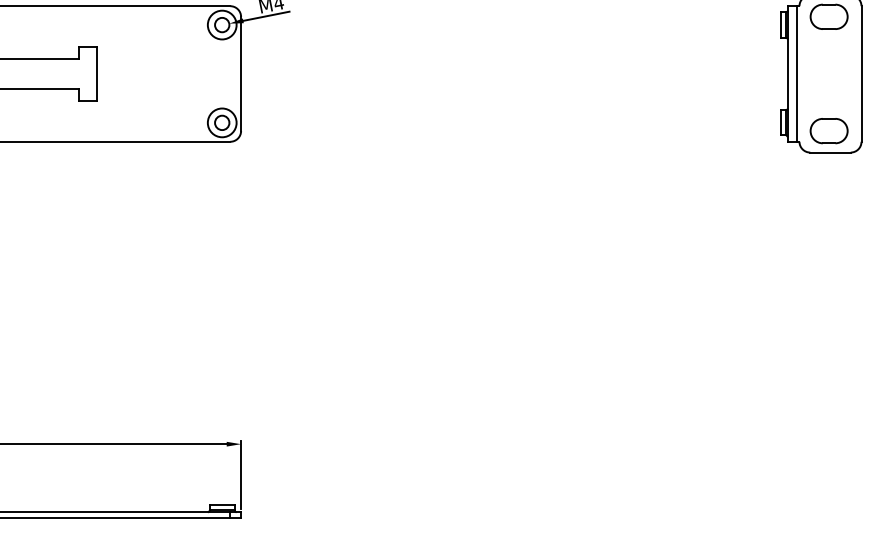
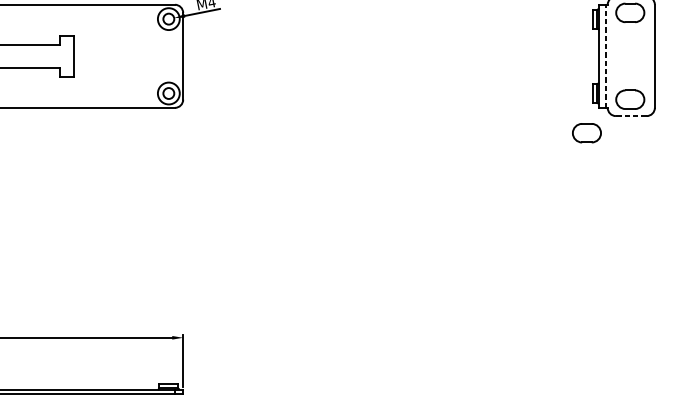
line: (796, 73) -> (605, 55), solid -> dashed
line: (830, 152) -> (631, 116), solid -> dashed
part: (771, 175) -> (586, 133), added

